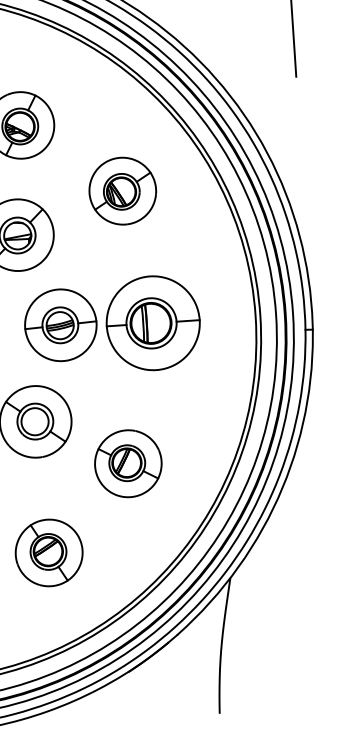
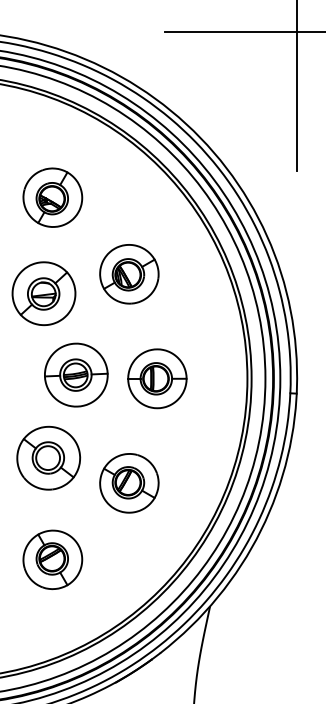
part: (122, 191) -> (129, 274), moved
part: (153, 322) -> (157, 378), size x0.71
part: (128, 463) -> (129, 483), moved
part: (48, 552) -> (52, 559), moved

